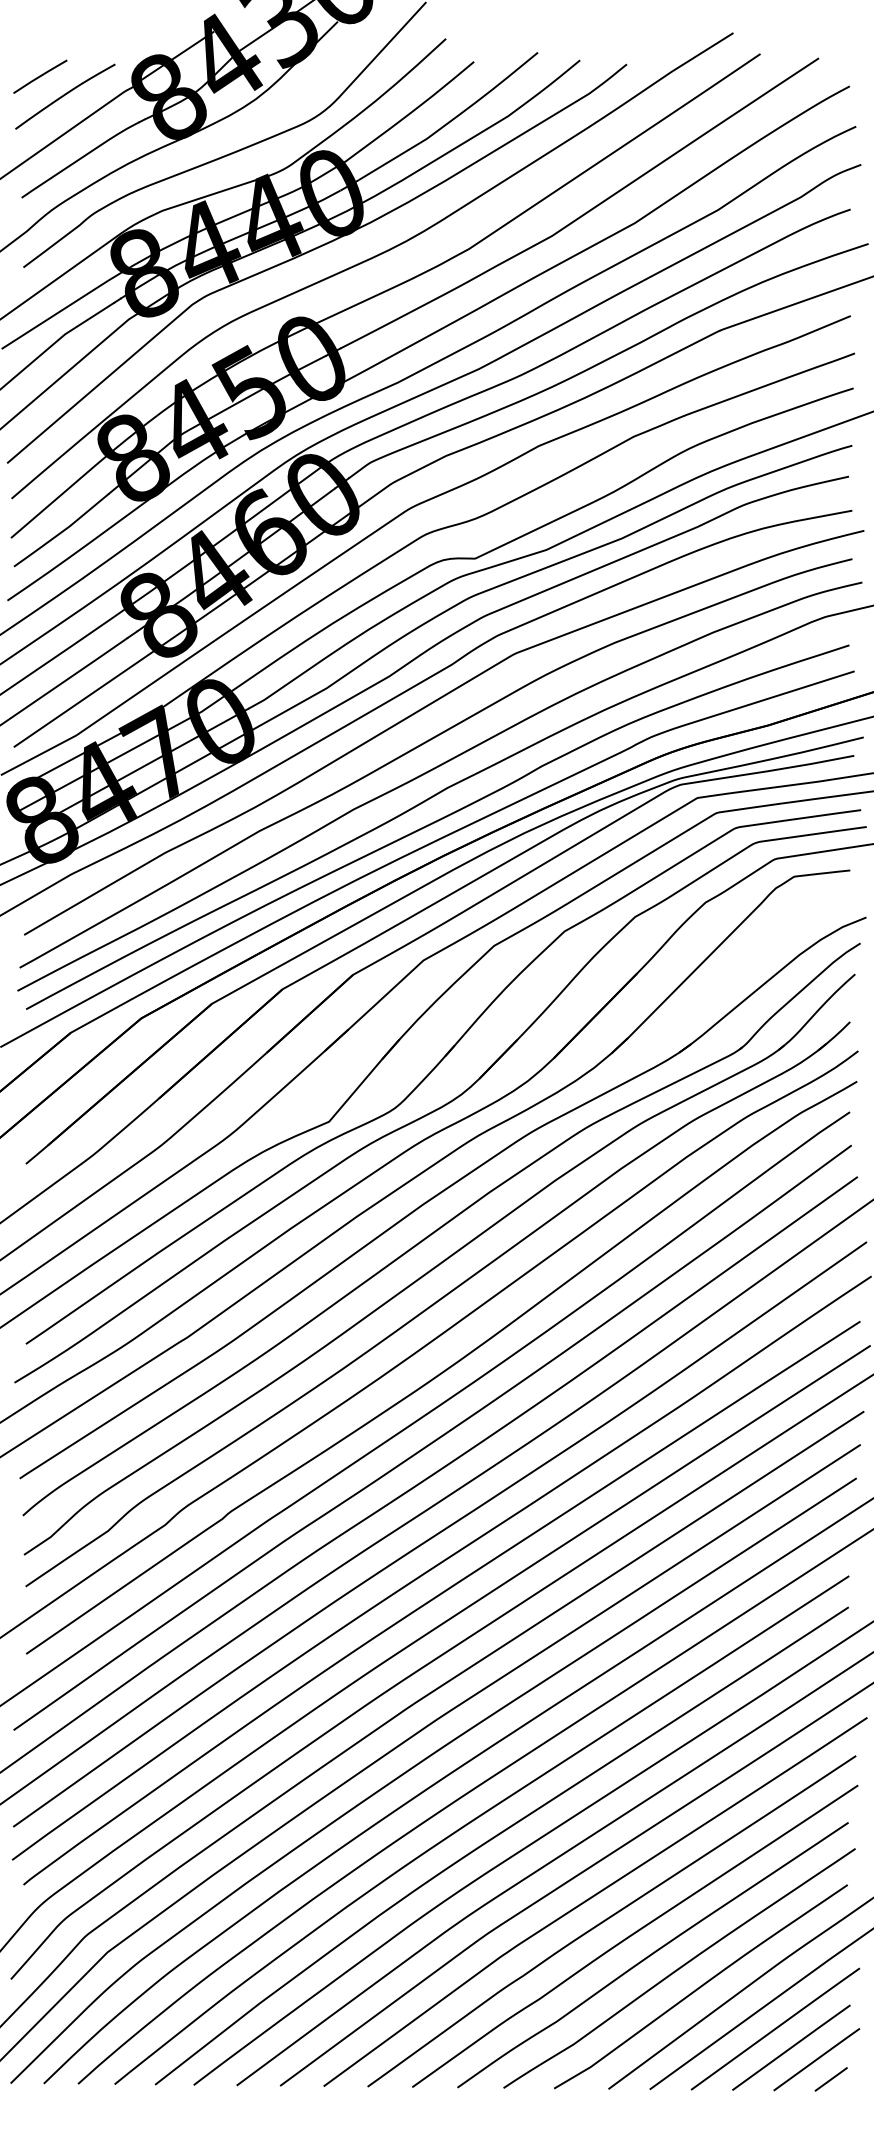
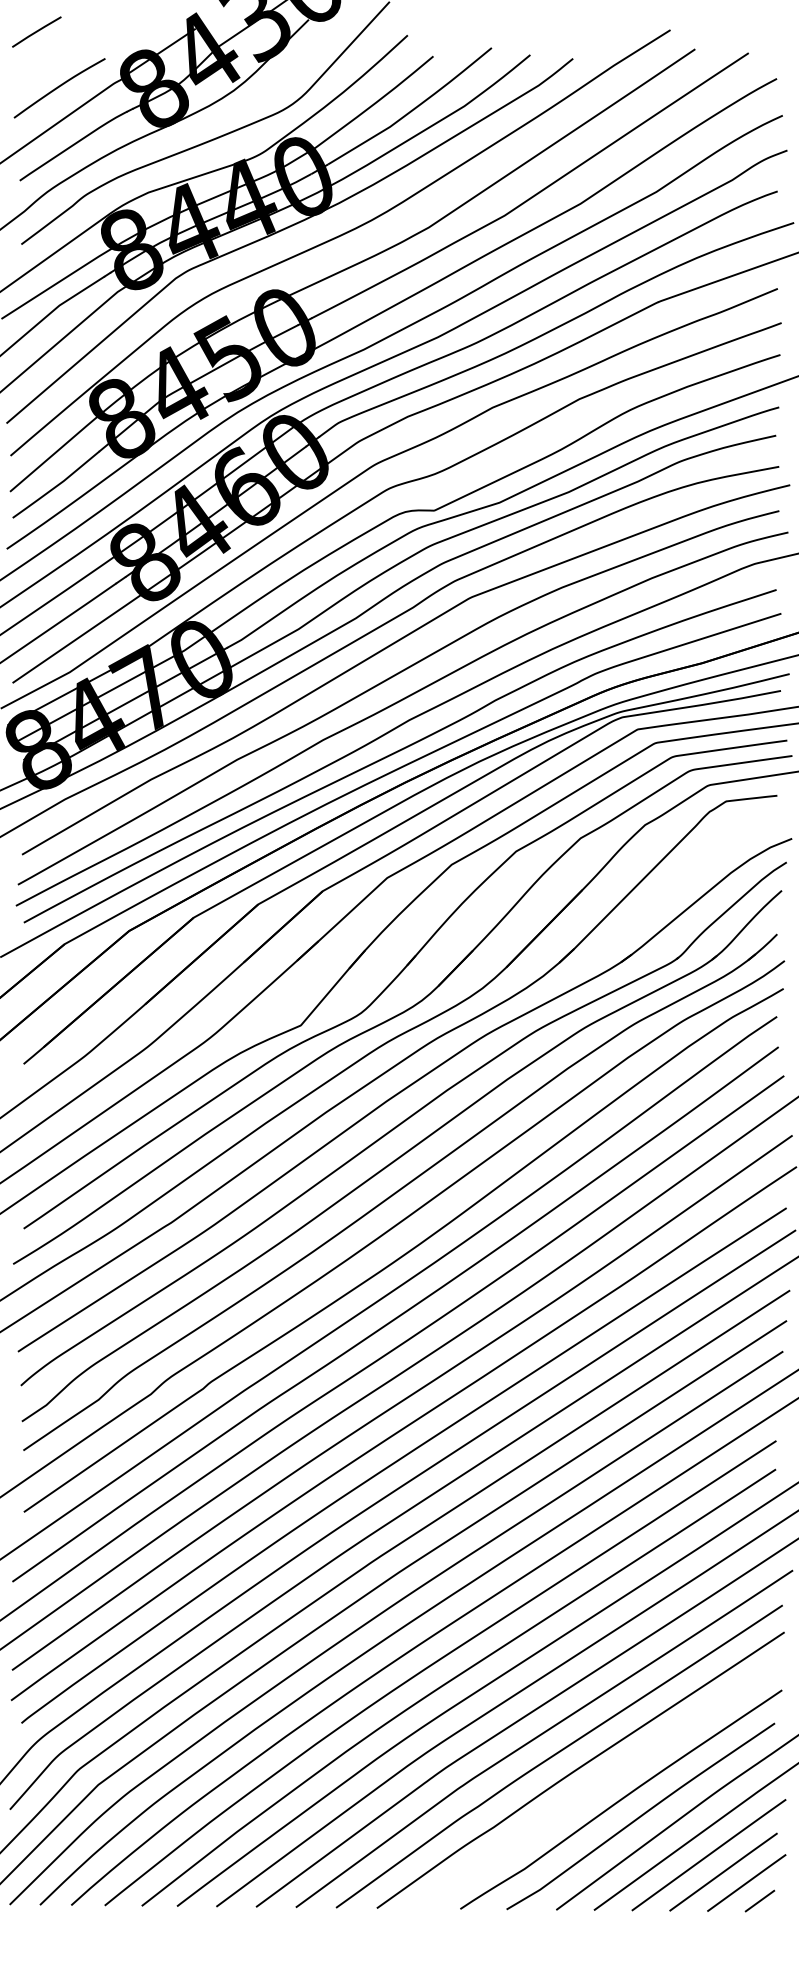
line: (39, 76) -> (36, 31), moved
curve: (652, 1955) -> (596, 1787), removed

